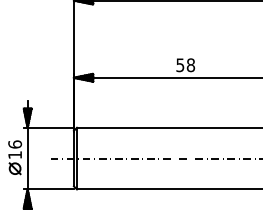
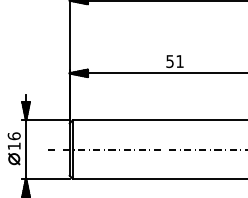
text: (190, 65) -> (179, 61), 58 -> 51

